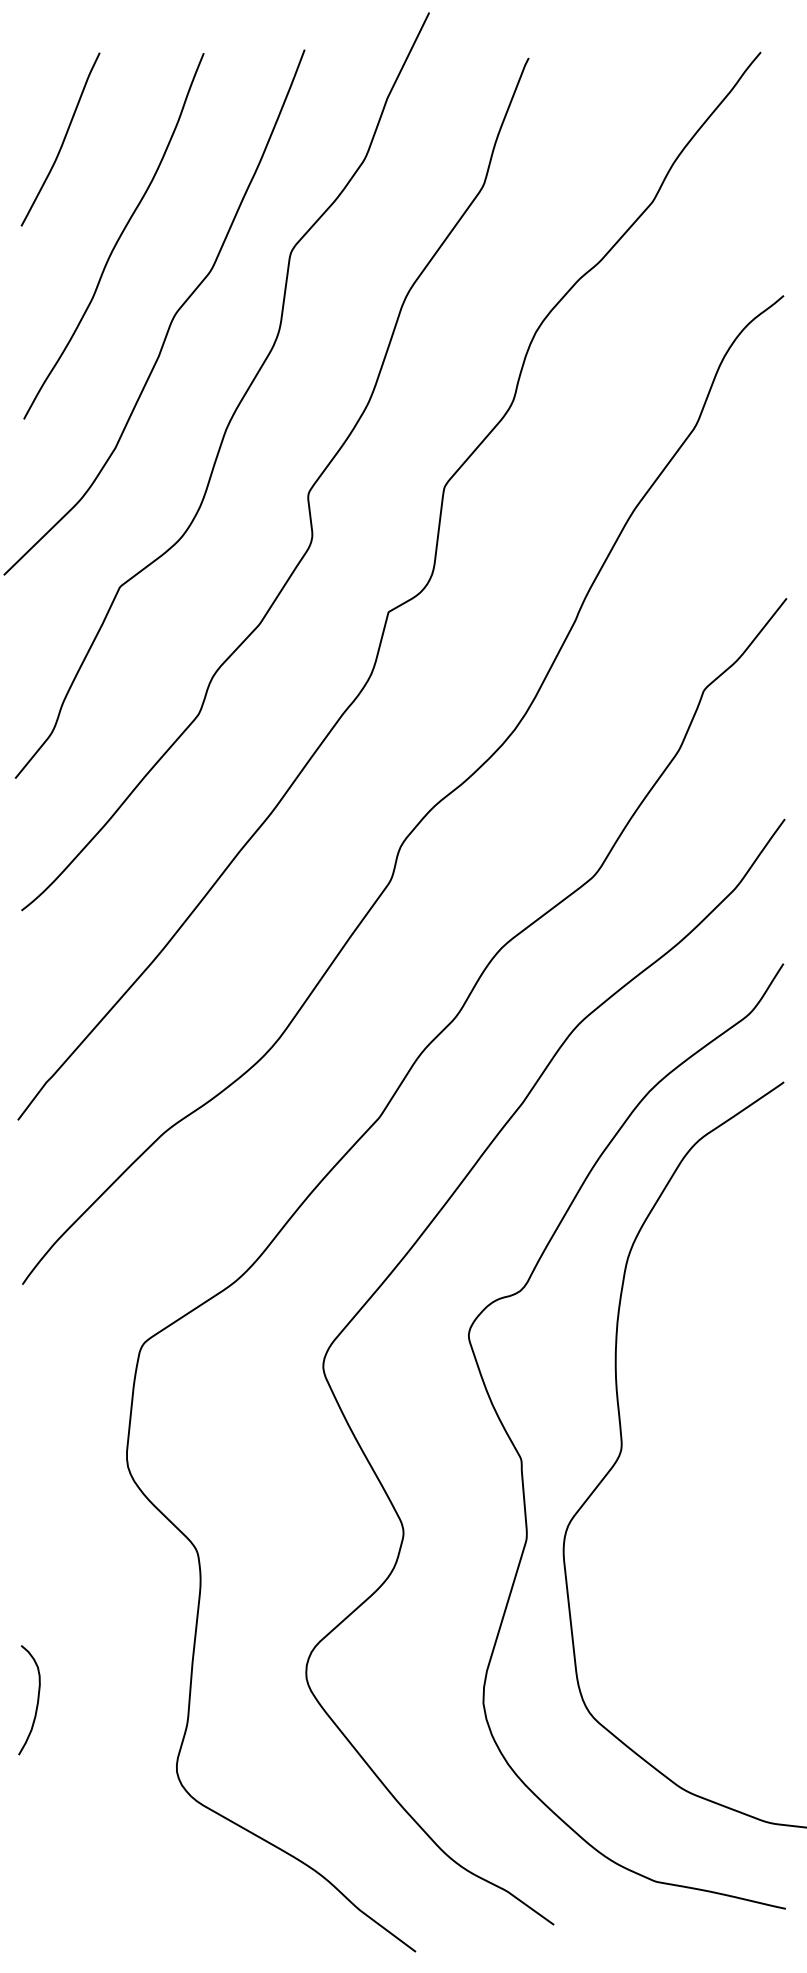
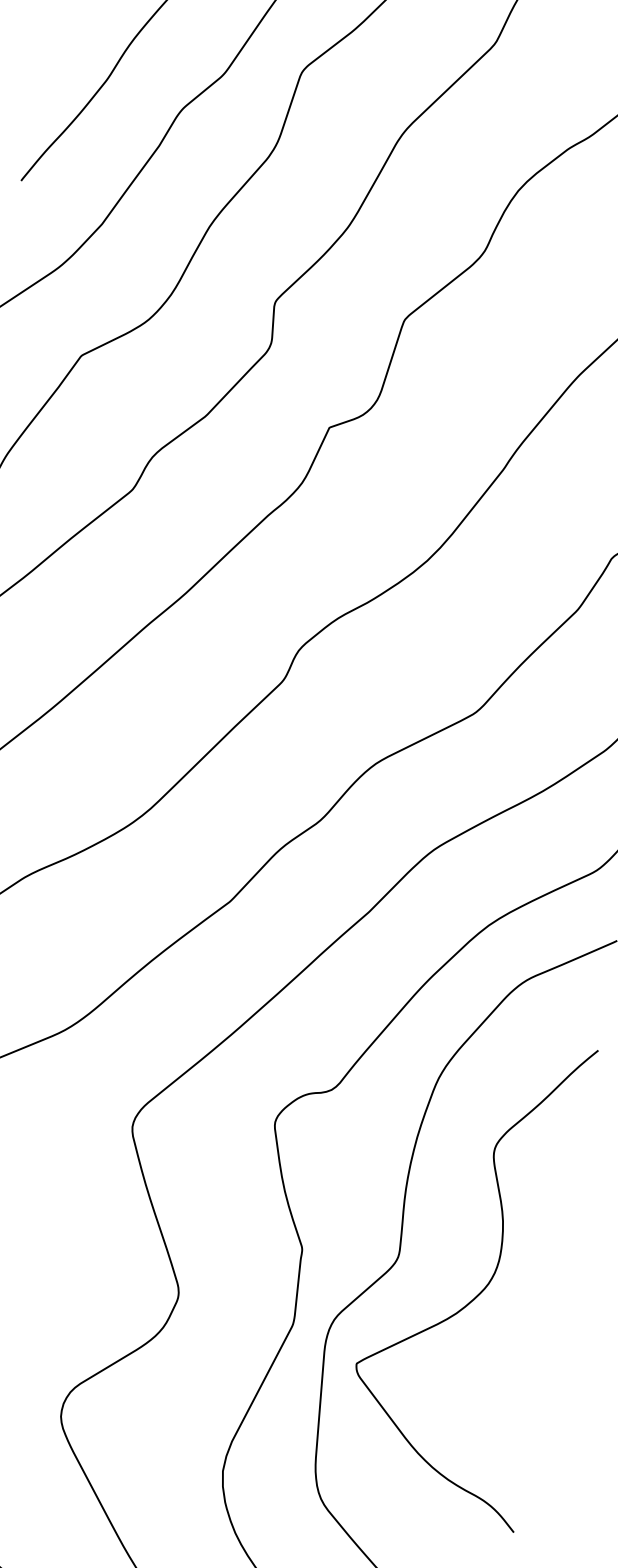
curve: (715, 1463) -> (484, 1287), added

